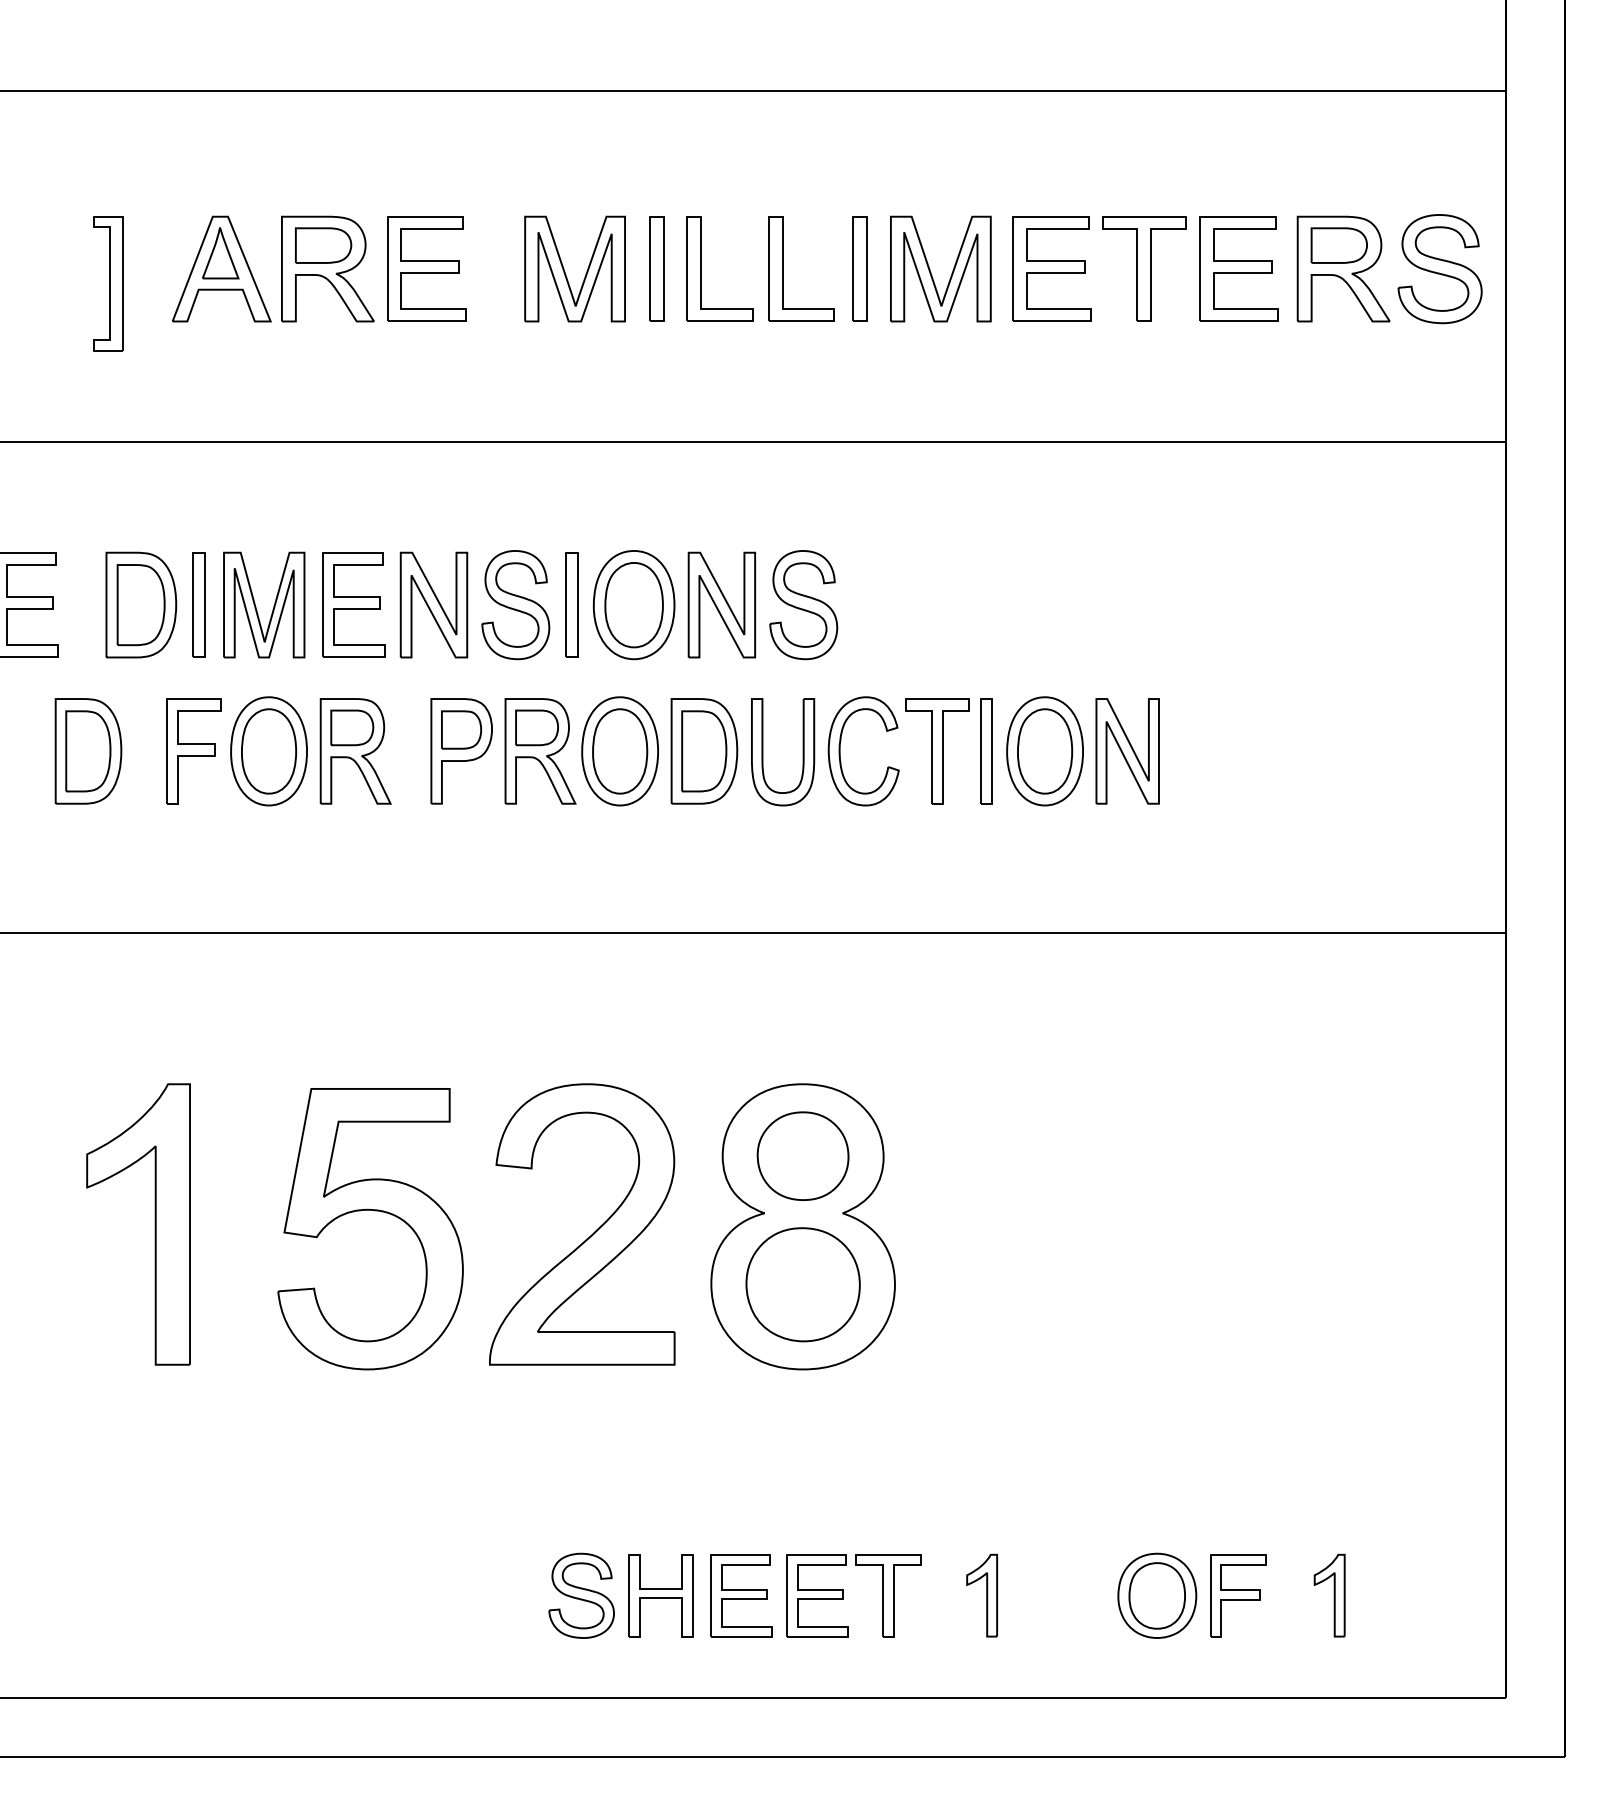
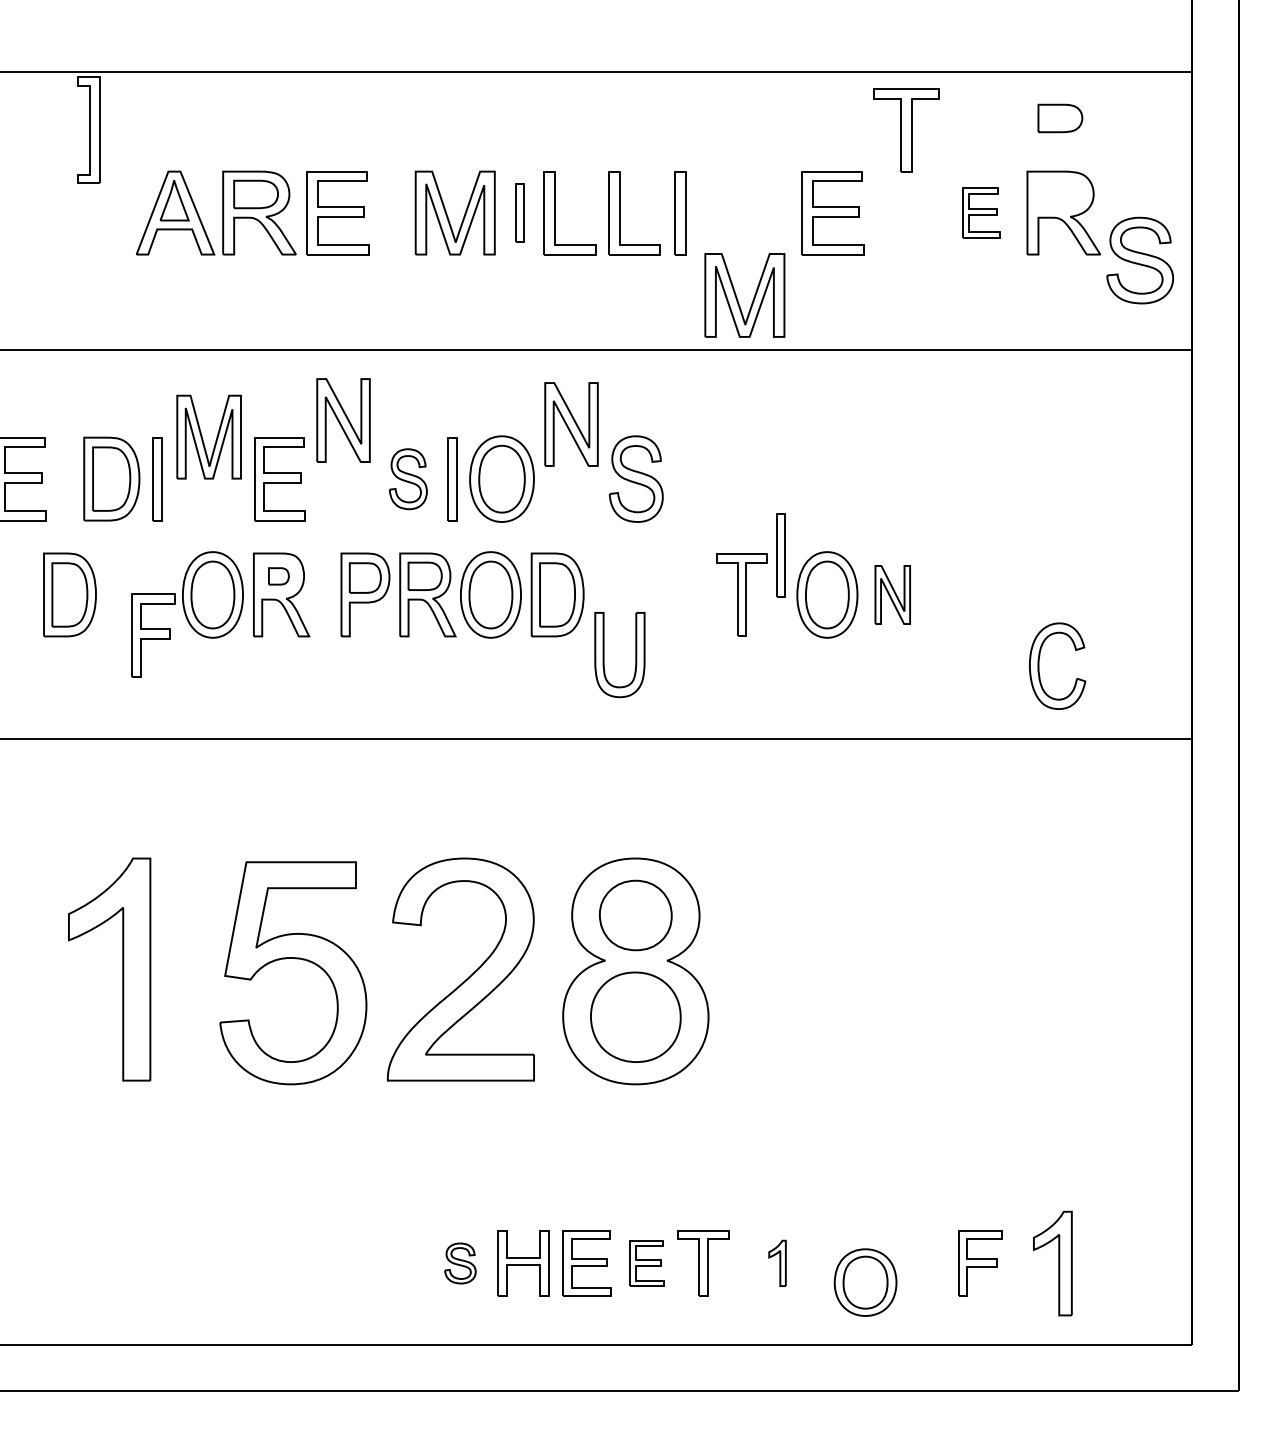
part: (1338, 245) -> (1059, 118), moved
part: (656, 268) -> (519, 212), size x0.7
part: (1144, 268) -> (906, 130), moved
part: (1238, 268) -> (980, 212), size x0.6
part: (1439, 269) -> (1139, 260), moved
part: (931, 272) -> (737, 298), moved
part: (108, 283) -> (88, 130), moved
part: (433, 604) -> (343, 420), moved
part: (721, 604) -> (571, 424), moved
part: (515, 605) -> (408, 479), size x0.7
part: (256, 606) -> (203, 438), moved
part: (352, 727) -> (279, 576), size x0.6
part: (193, 751) -> (153, 635), moved
part: (840, 751) -> (1039, 666), moved
part: (986, 751) -> (781, 555), moved
part: (1127, 751) -> (892, 595), size x0.7
part: (802, 752) -> (635, 655), moved
part: (581, 1595) -> (460, 1263), size x0.6
part: (817, 1595) -> (647, 1263), size x0.7
part: (981, 1595) -> (777, 1263), size x0.7
part: (1157, 1595) -> (865, 1282), moved
part: (1329, 1595) -> (1052, 1263), size x1.6

